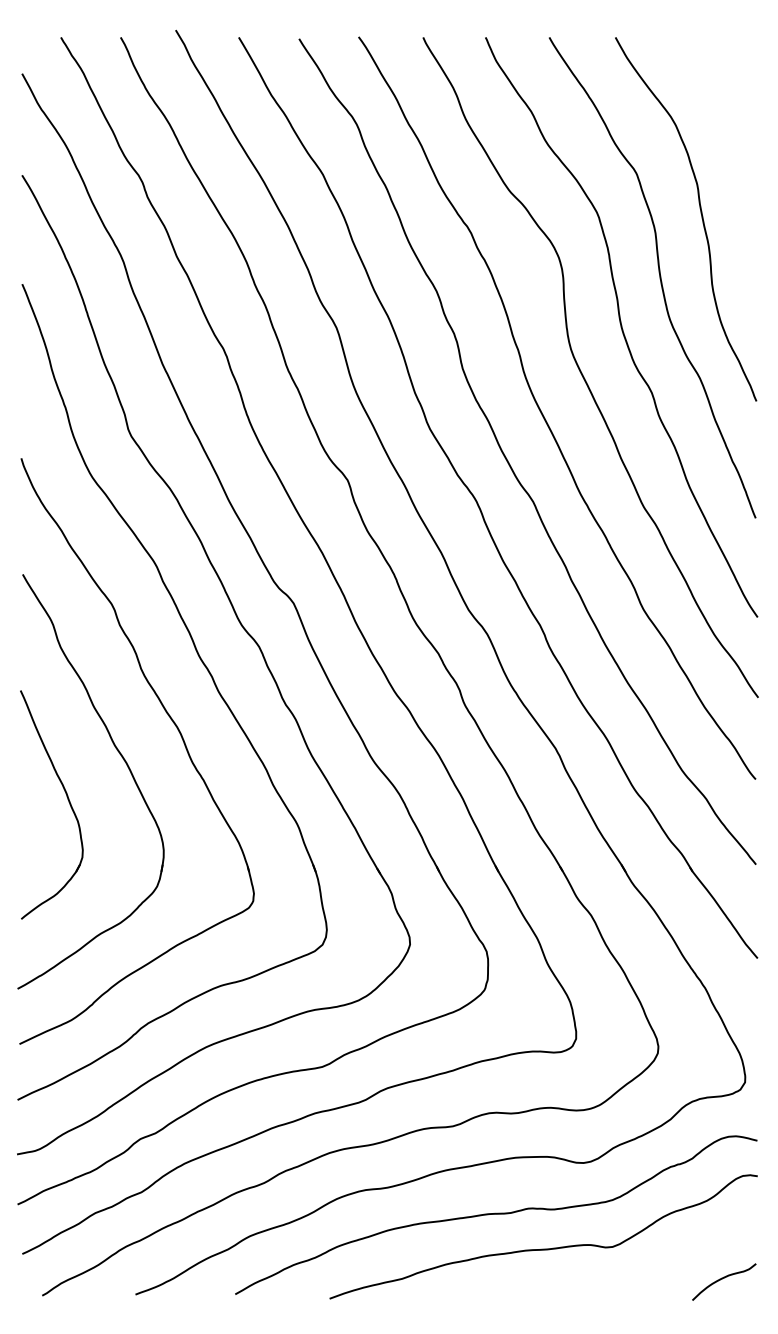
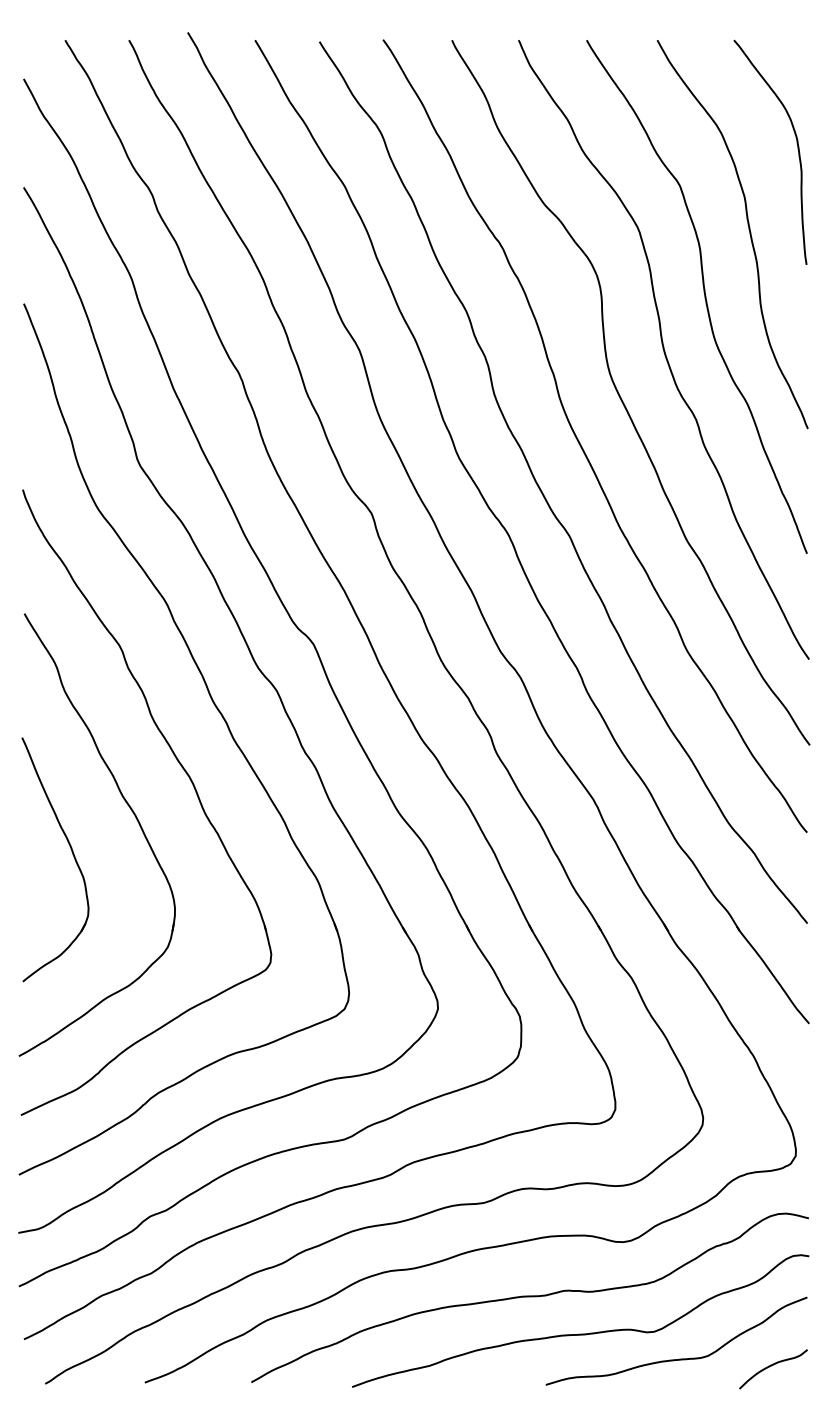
curve: (746, 139) -> (797, 149), added
curve: (636, 1271) -> (679, 1358), added

